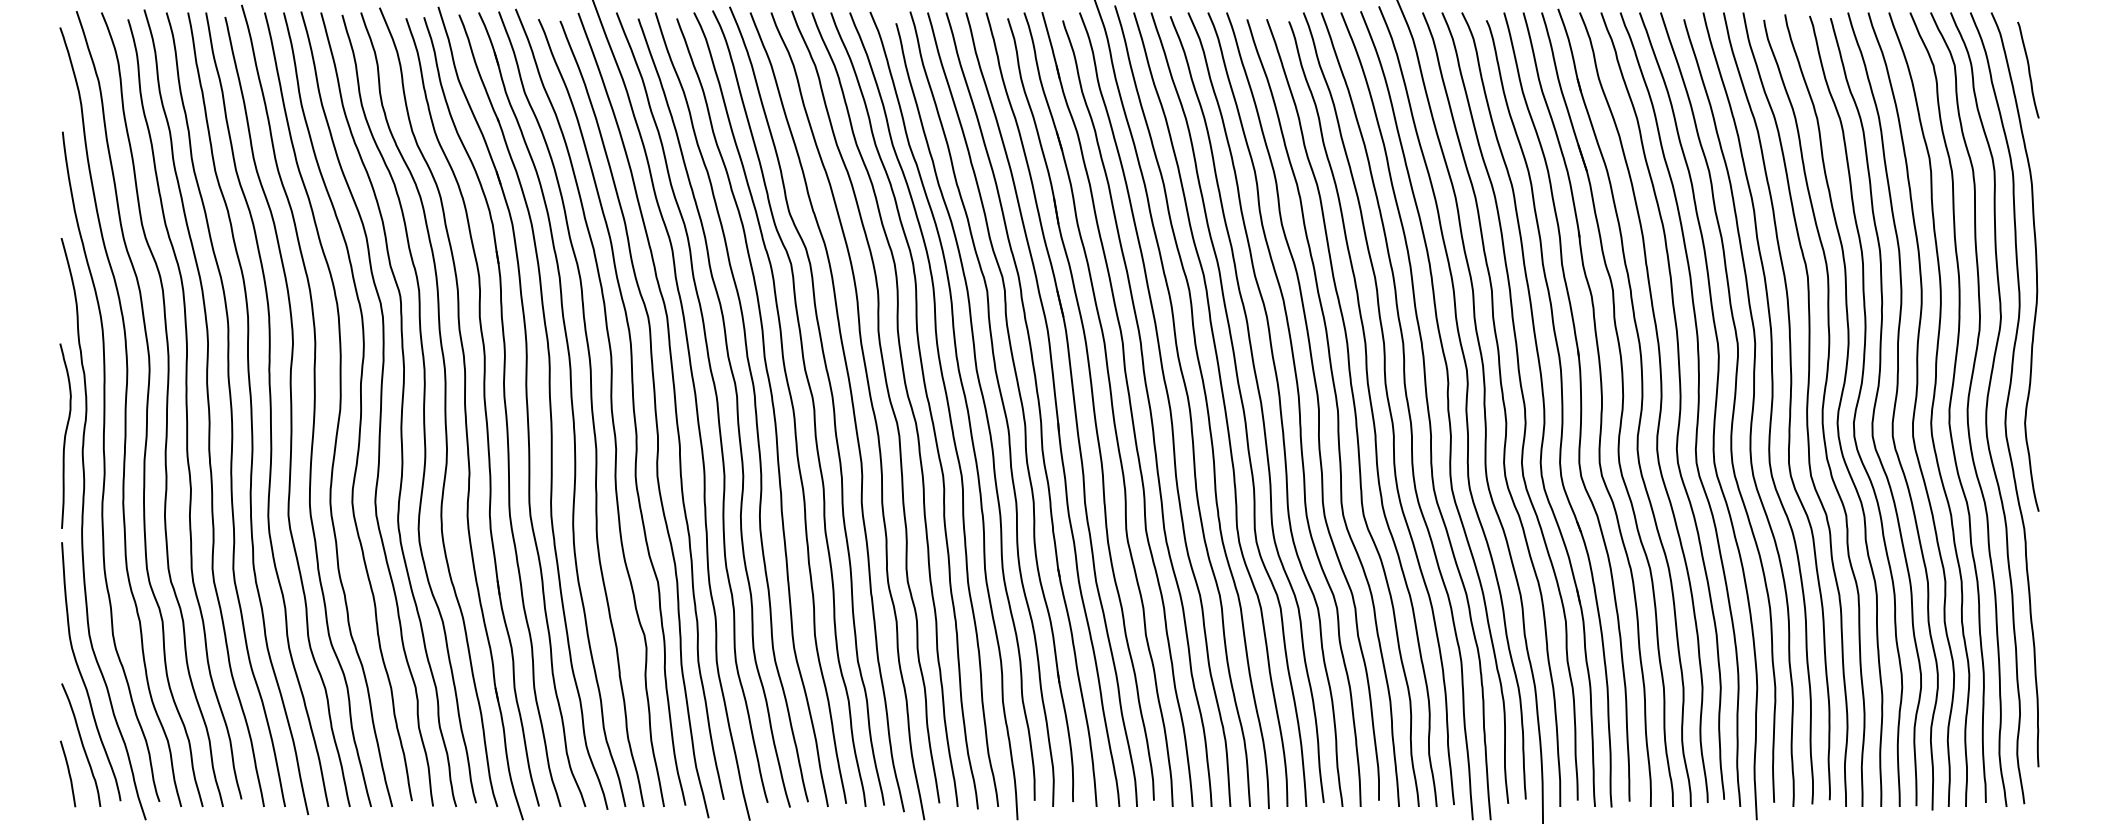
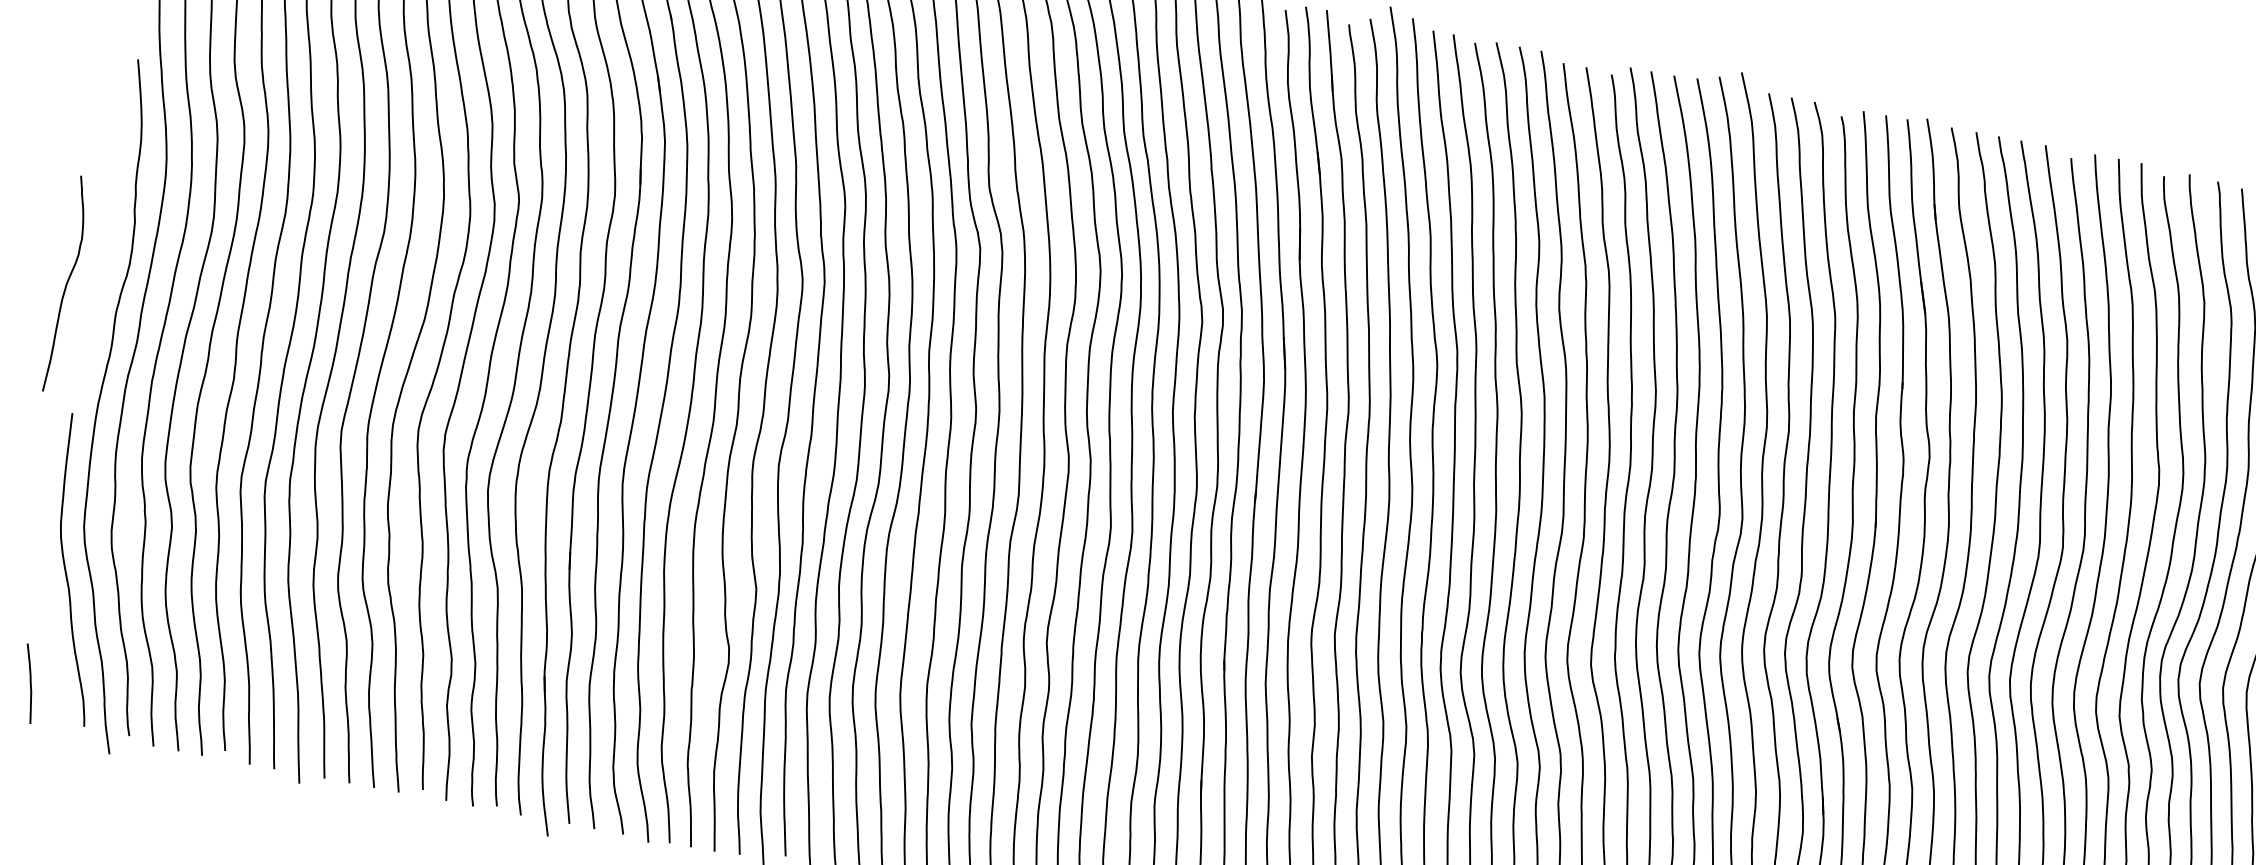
curve: (65, 435) -> (67, 283), moved
curve: (81, 744) -> (51, 652), removed

